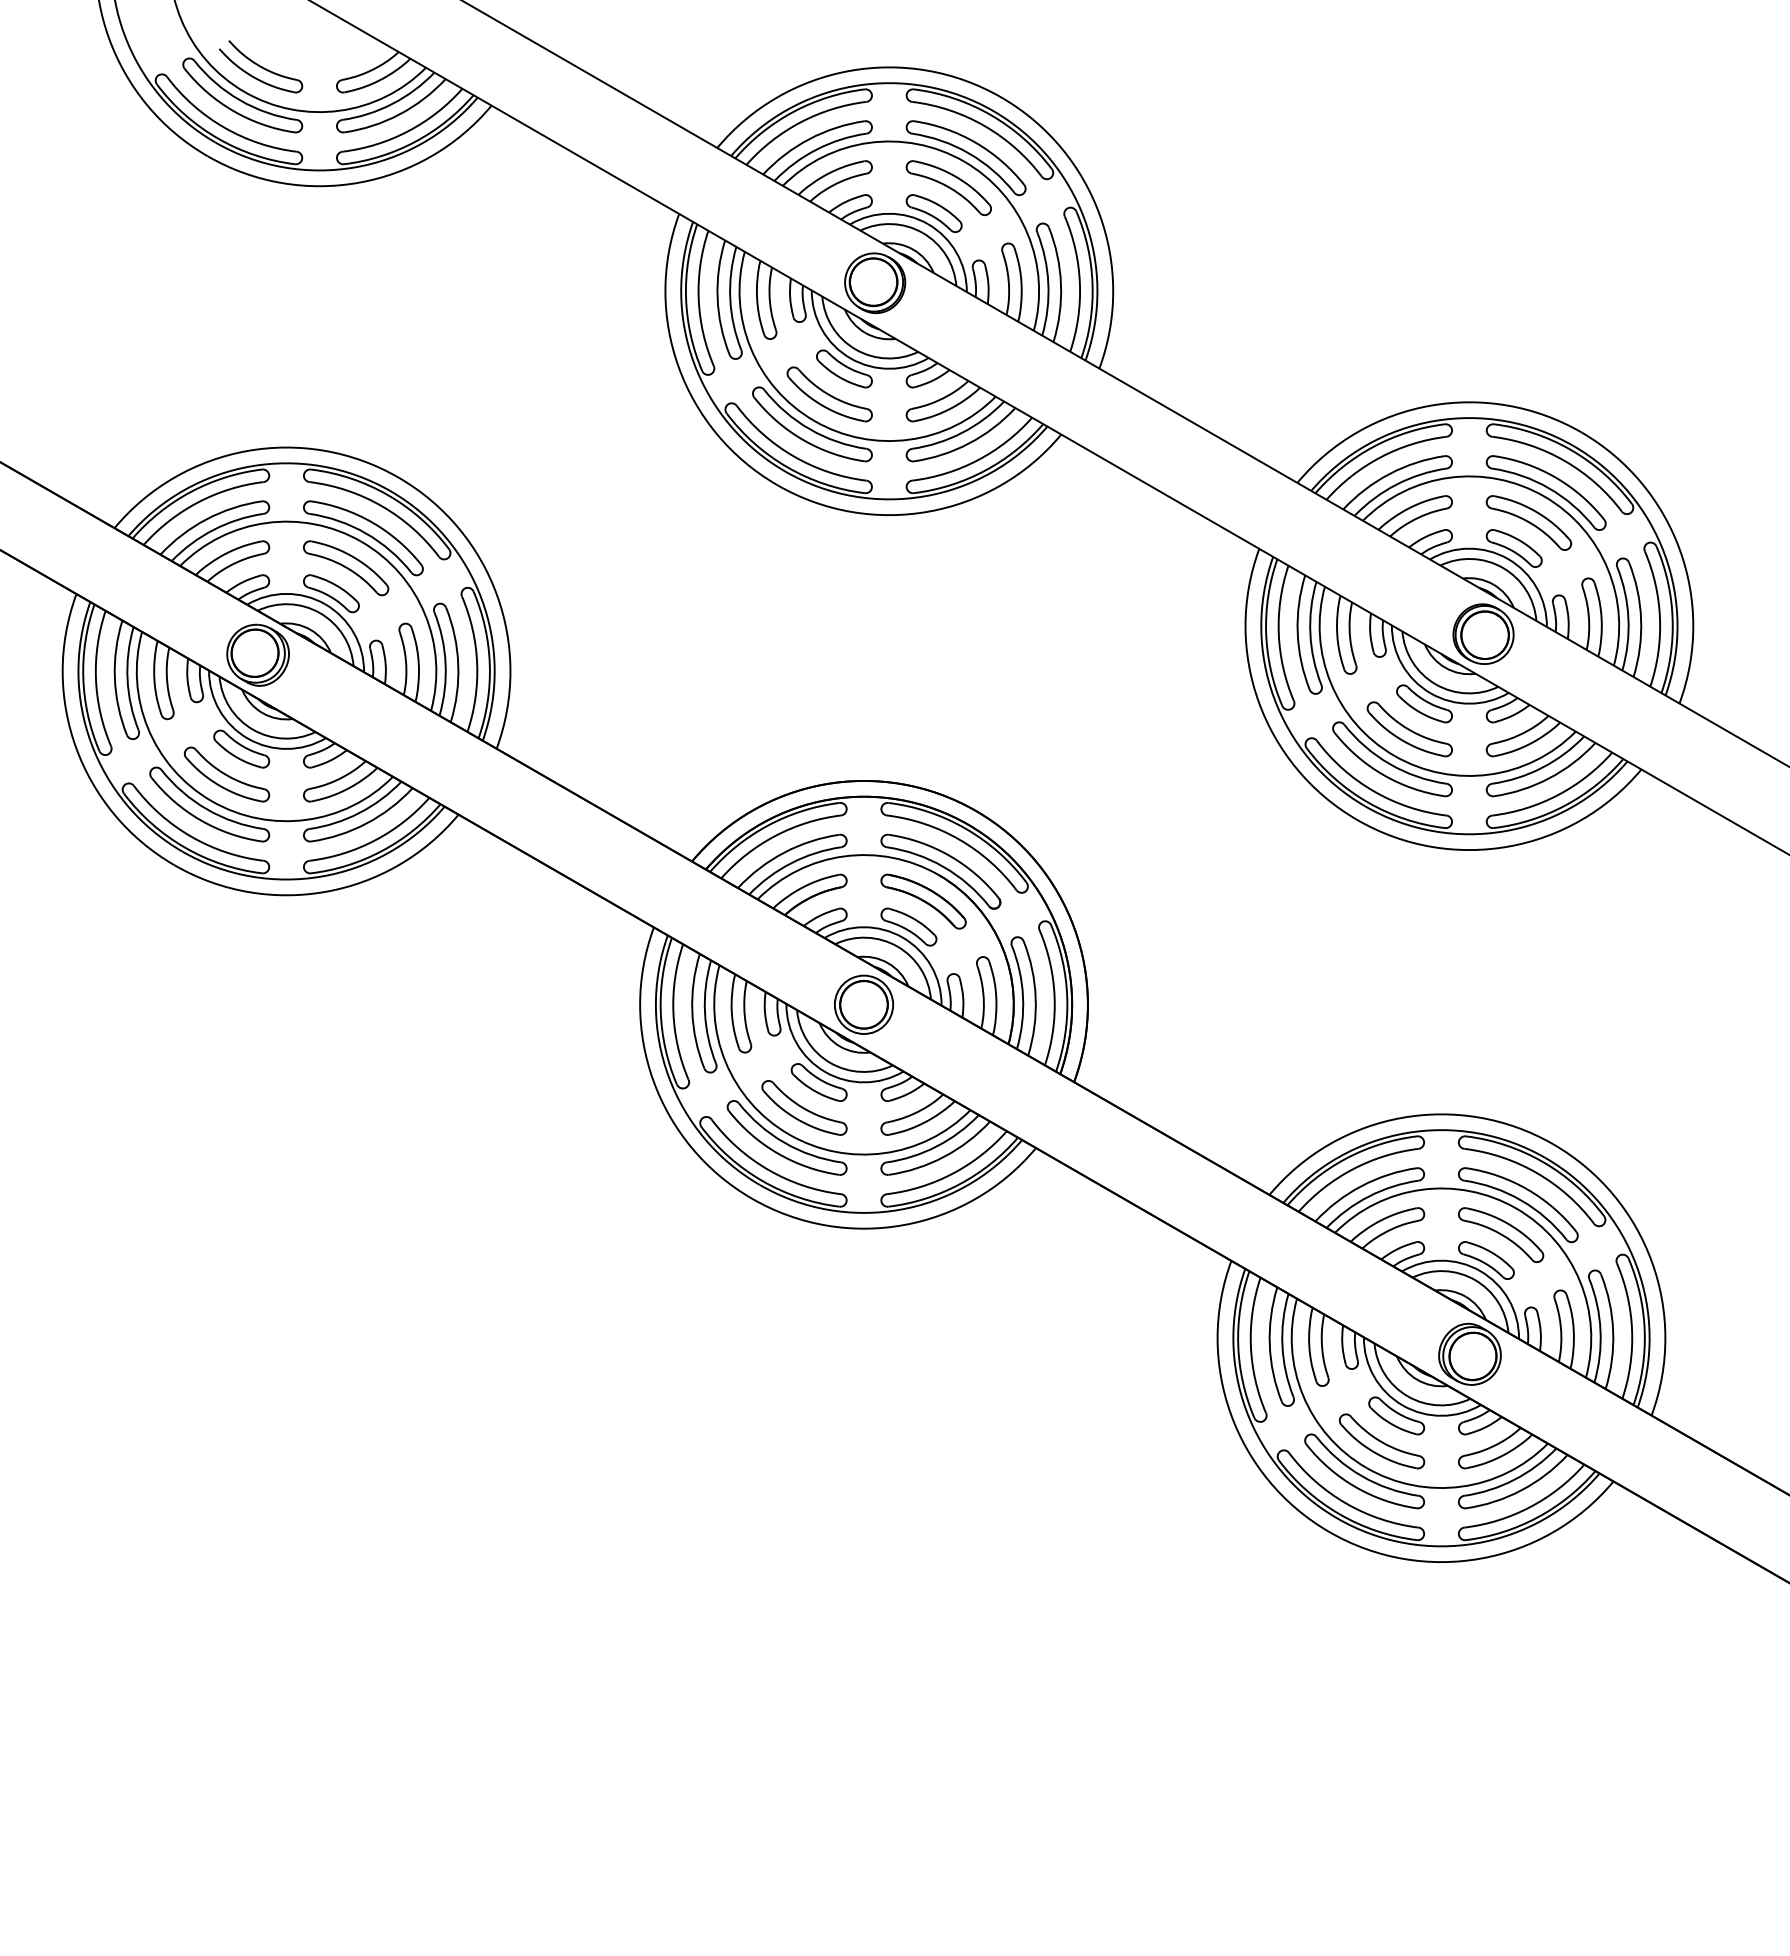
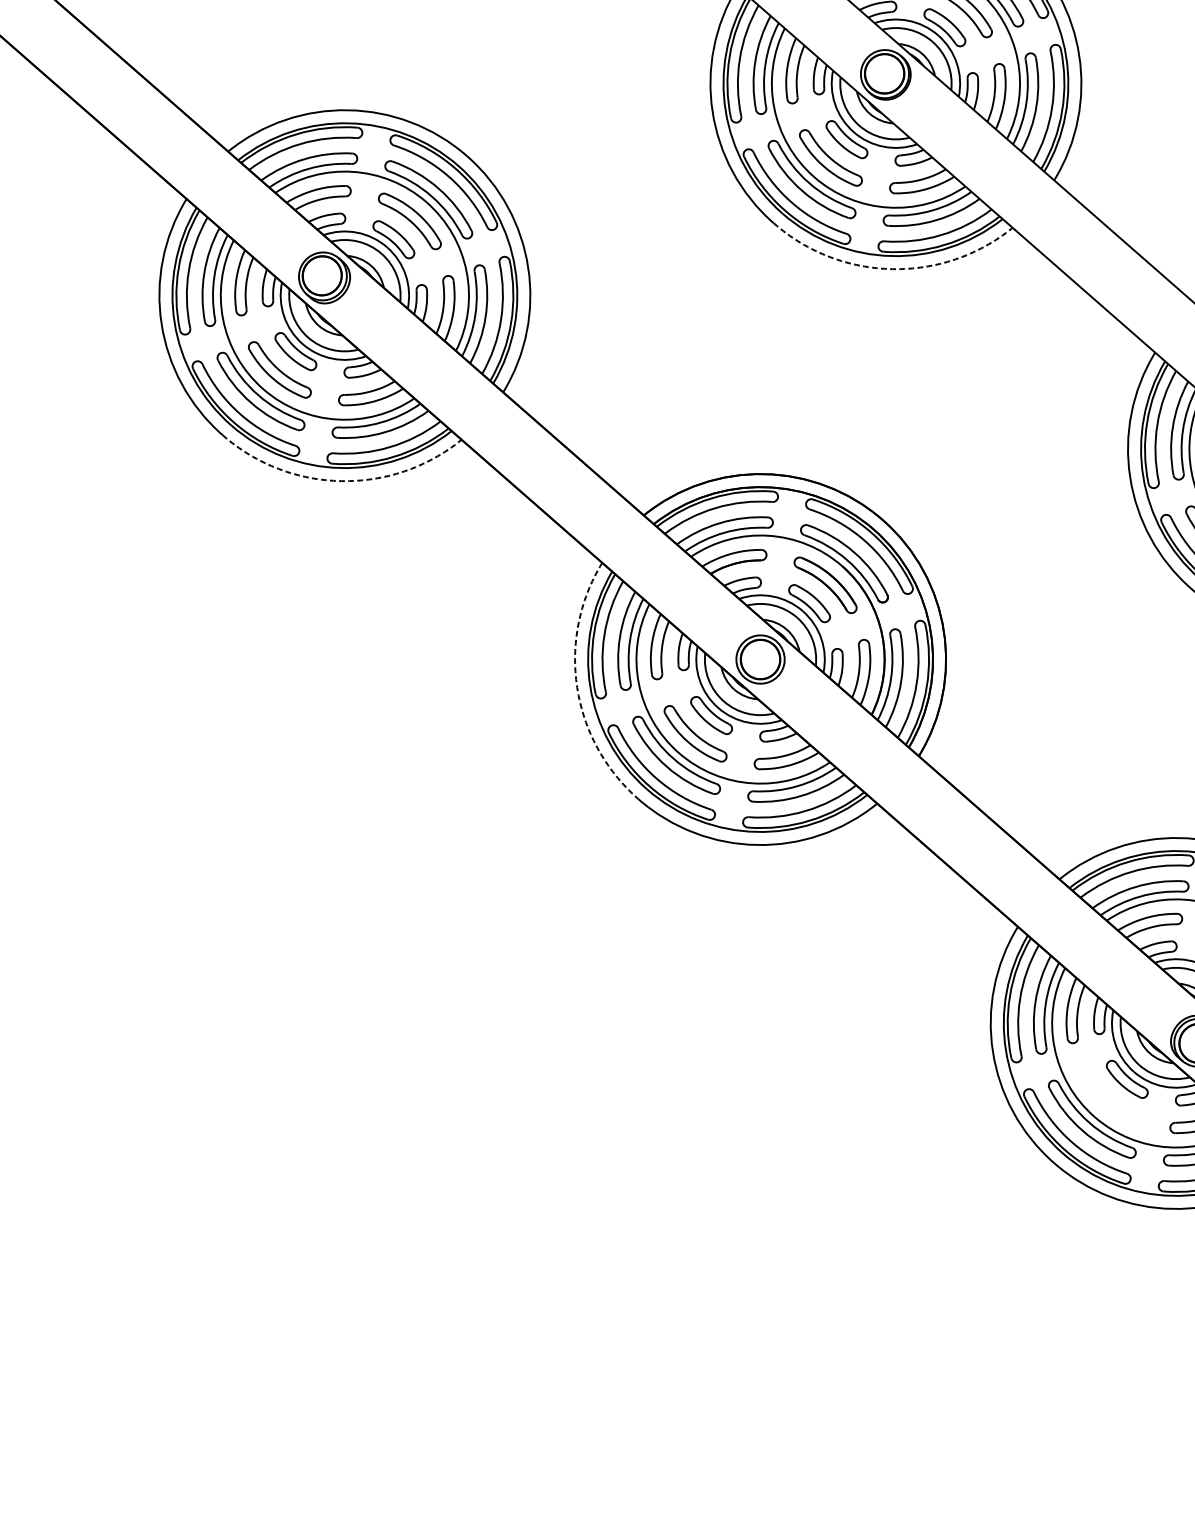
arc: (928, 511) -> (892, 269), solid -> dashed
arc: (325, 891) -> (341, 480), solid -> dashed
arc: (653, 1081) -> (577, 688), solid -> dashed
part: (1381, 1441) -> (1110, 1097), removed

